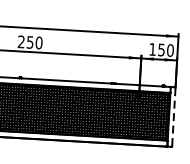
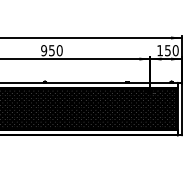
text: (21, 41) -> (44, 50), 250 -> 950
line: (174, 117) -> (182, 109), dashed -> solid

